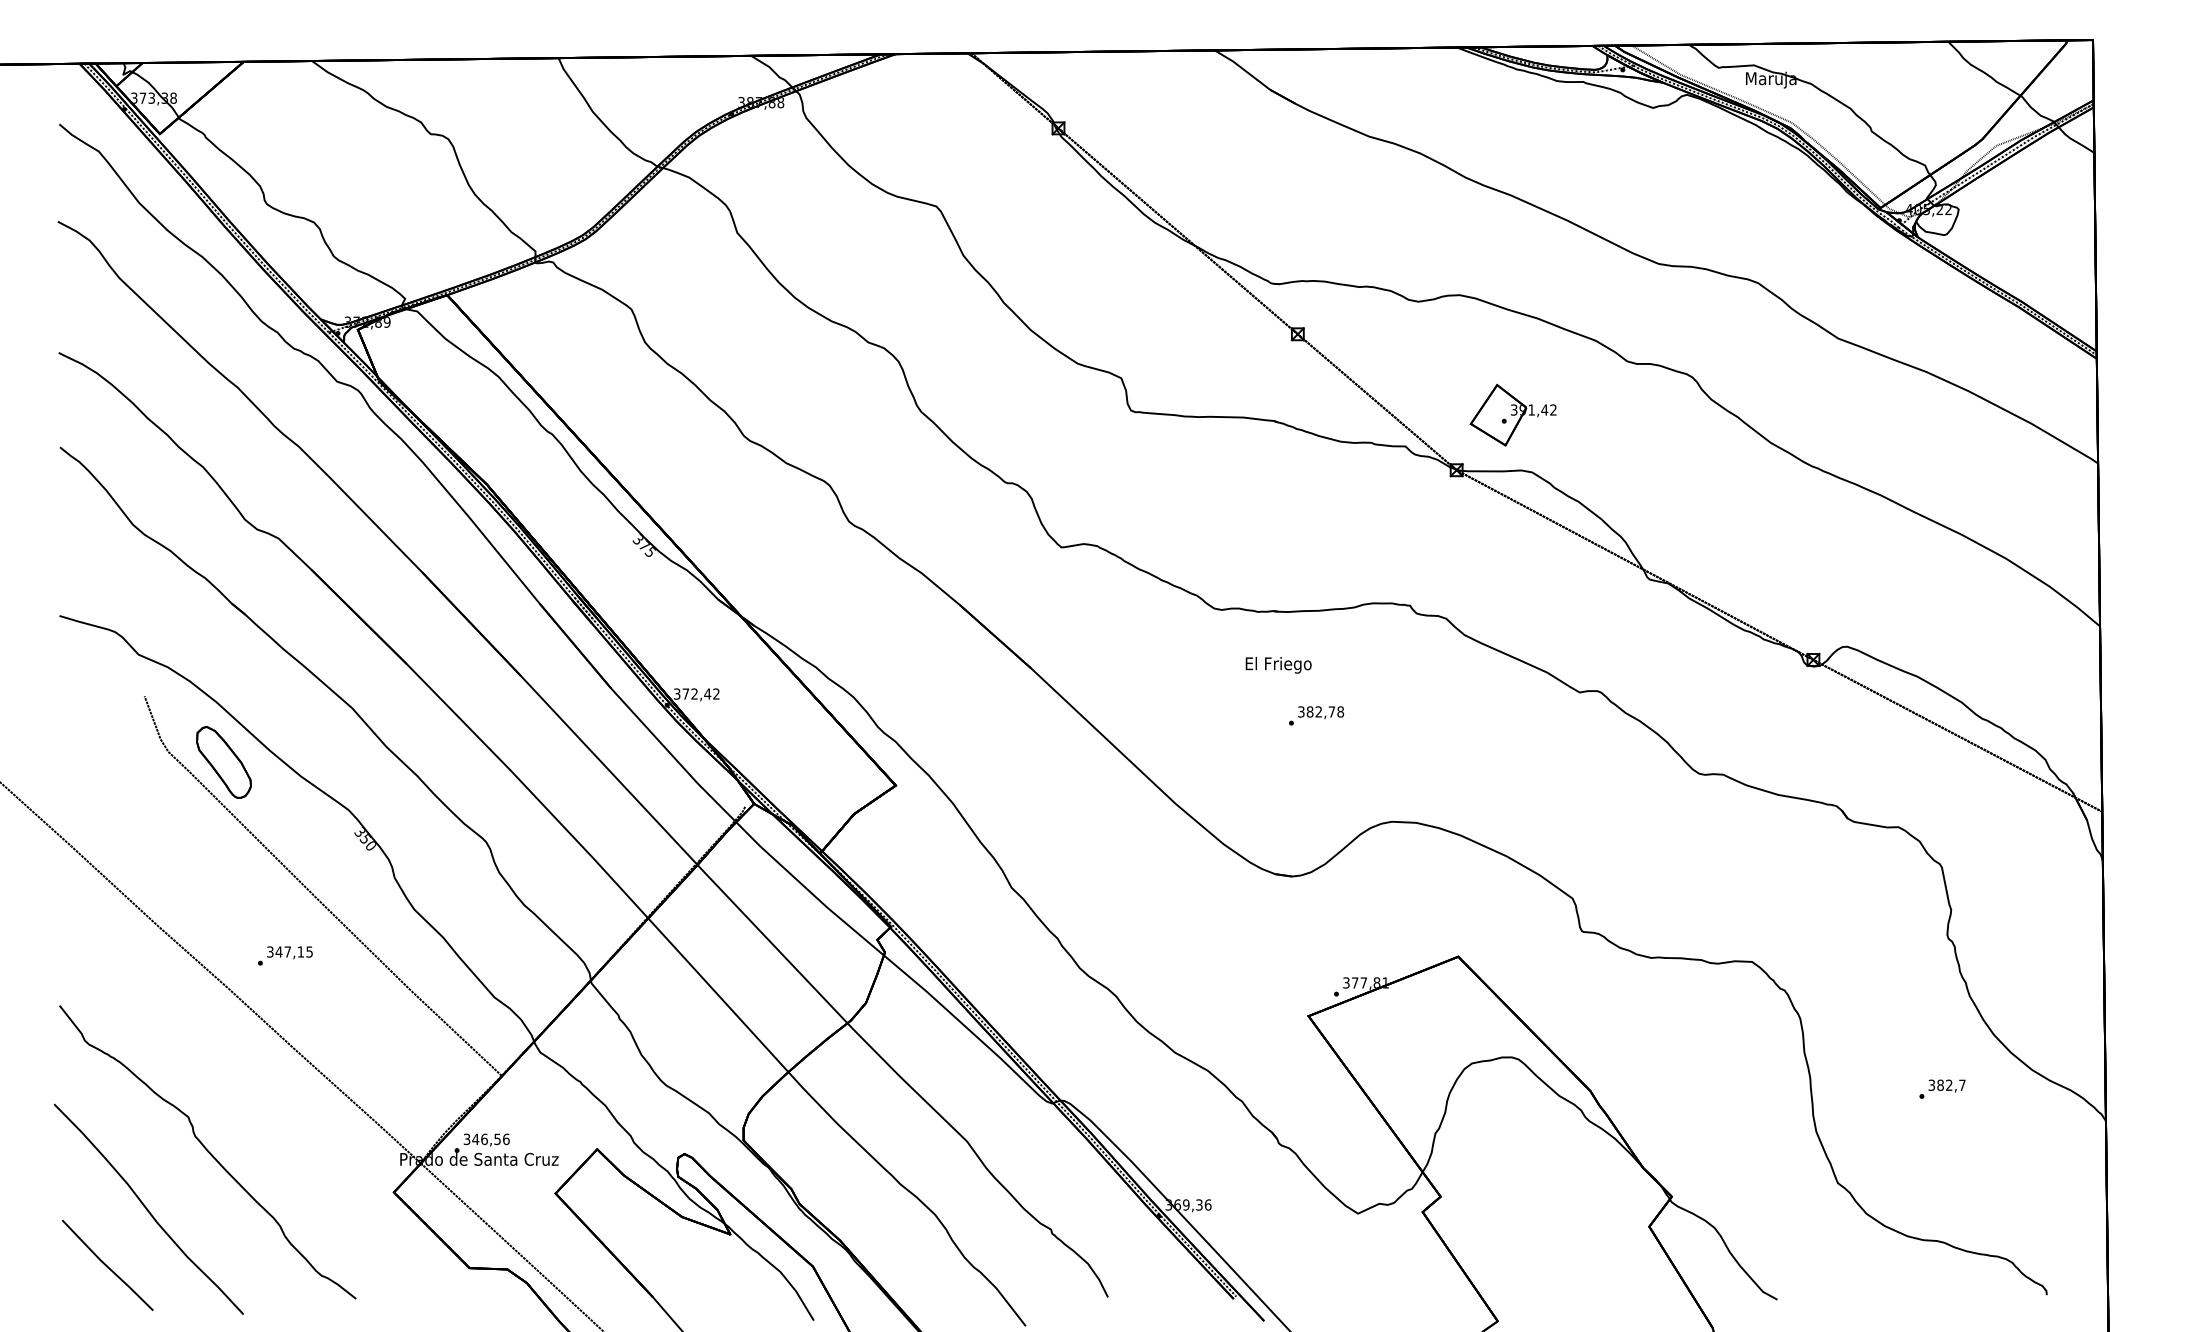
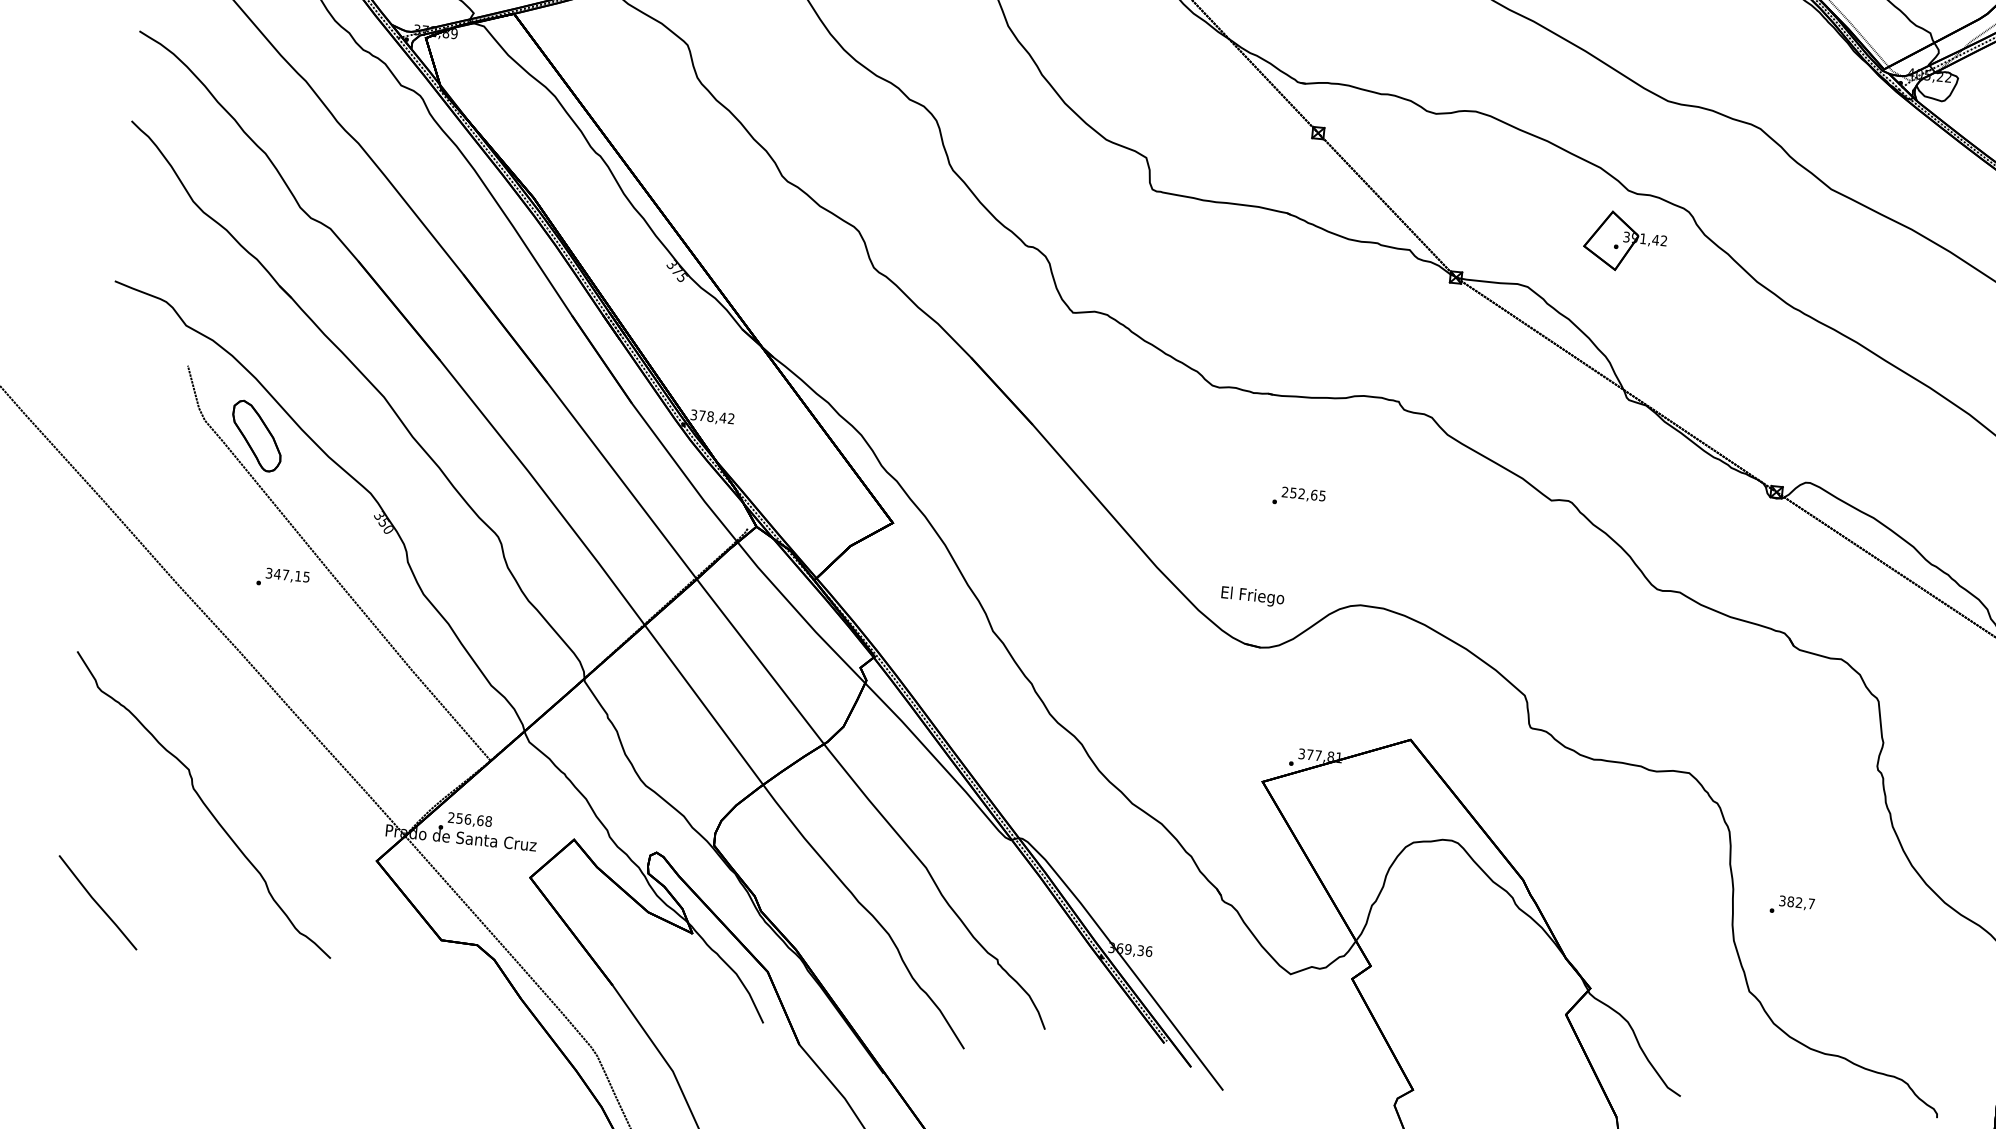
part: (1512, 415) -> (1624, 242), moved
text: (1278, 665) -> (1252, 596), moved
text: (694, 693) -> (710, 416), 372,42 -> 378,42
text: (1321, 711) -> (1304, 493), 382,78 -> 252,65
text: (285, 955) -> (283, 578), moved
text: (1942, 1088) -> (1792, 905), moved
text: (486, 1139) -> (469, 819), 346,56 -> 256,68
curve: (147, 1208) -> (141, 852), removed

